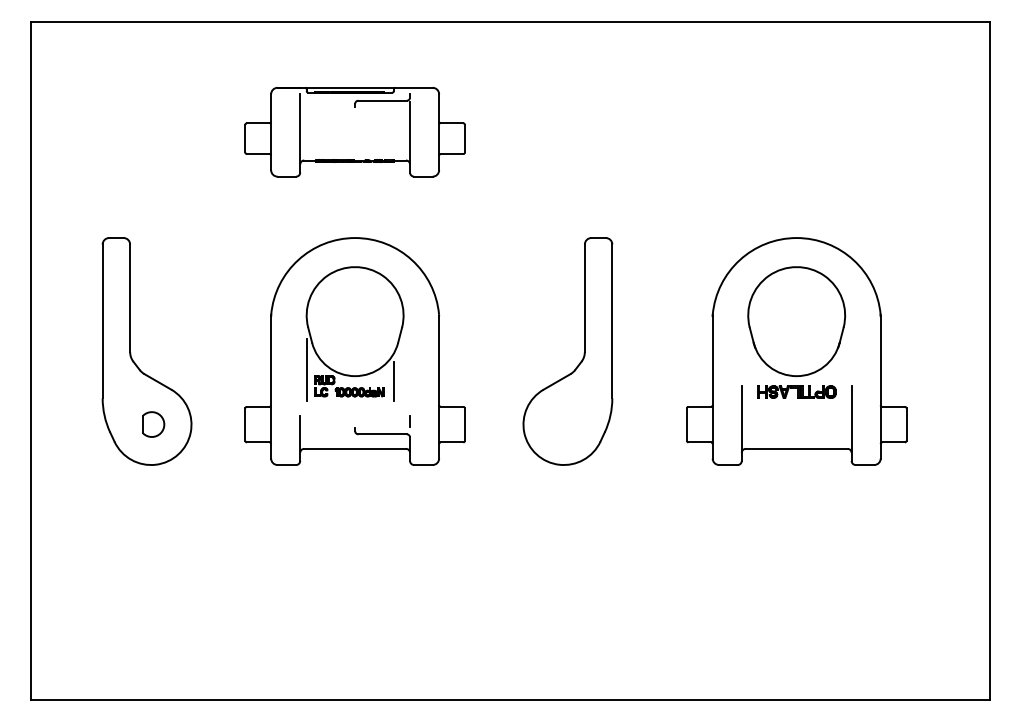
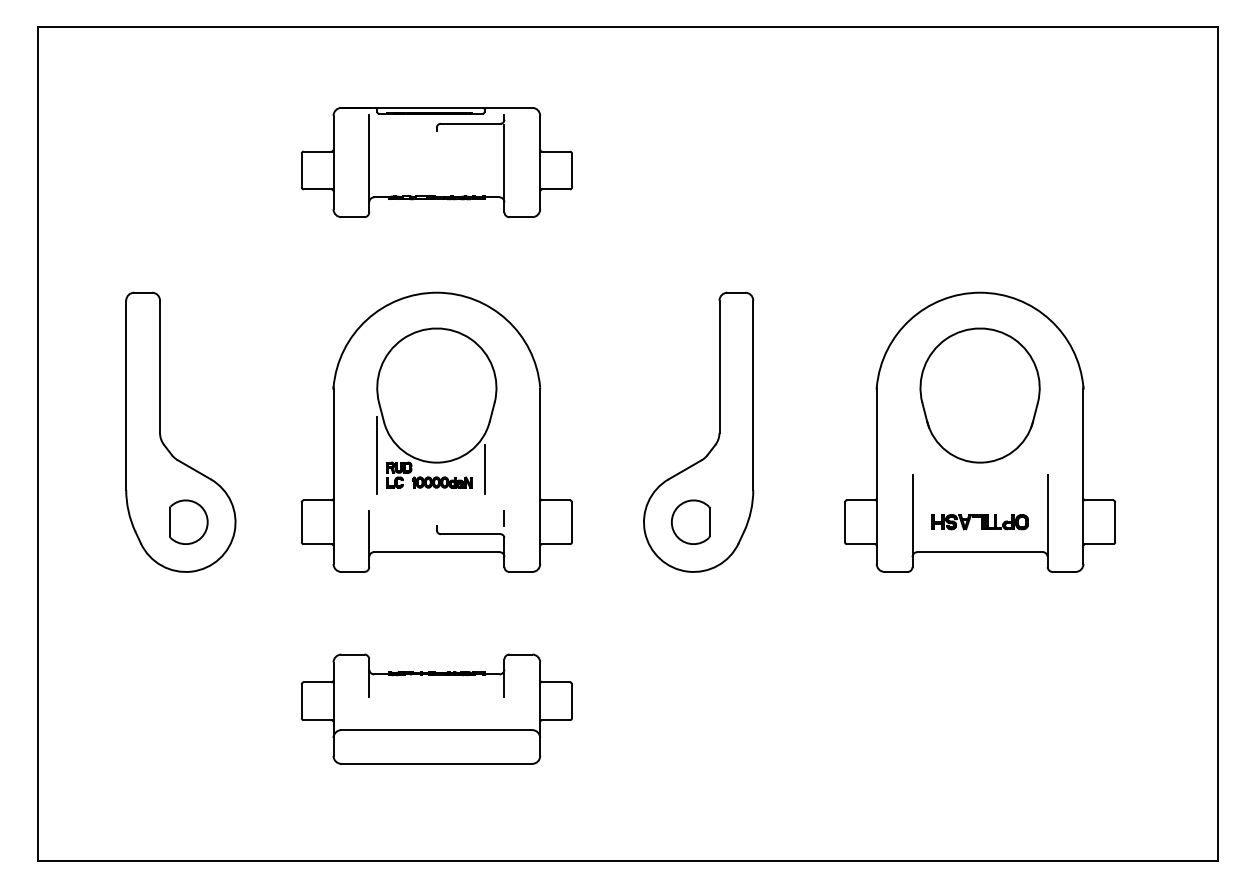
part: (796, 392) -> (979, 522), moved
part: (153, 423) -> (188, 521), size x1.43
part: (561, 423) -> (690, 521), added
part: (354, 575) -> (436, 708), added

